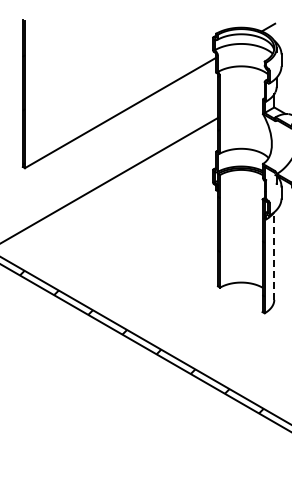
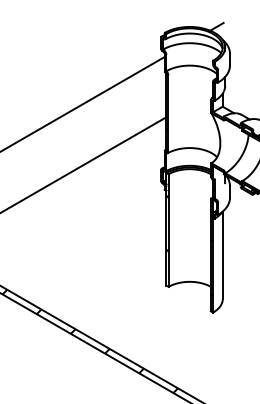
line: (274, 256) -> (222, 255), dashed -> solid

